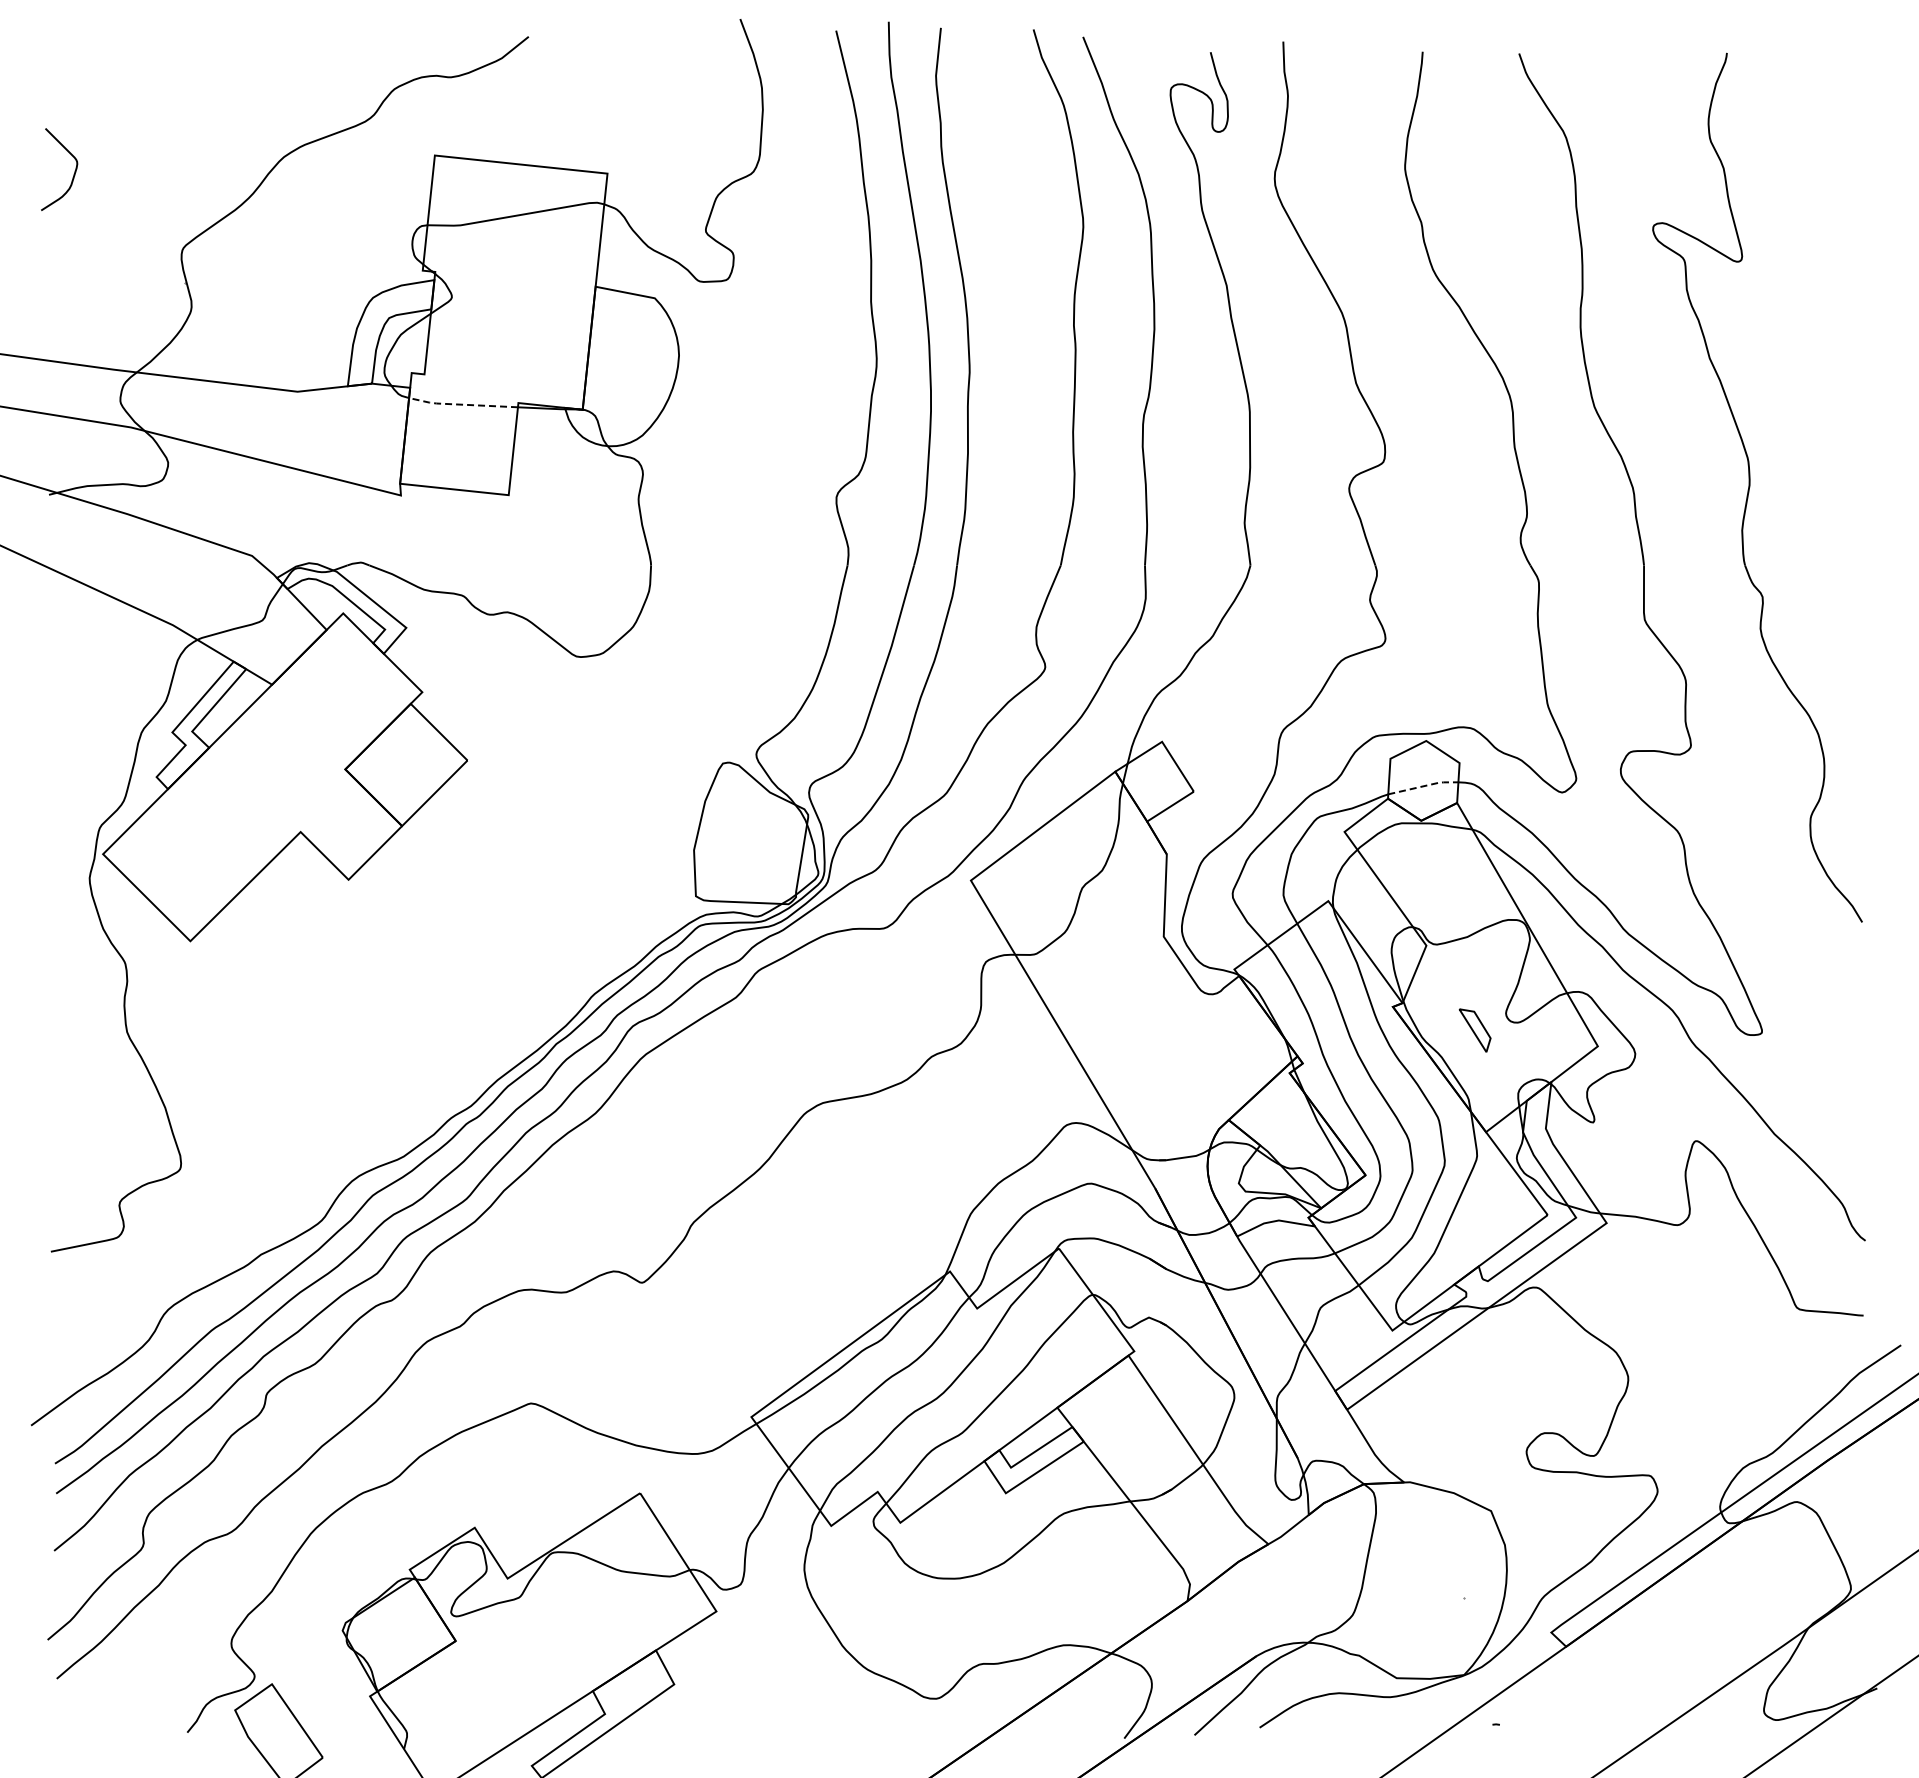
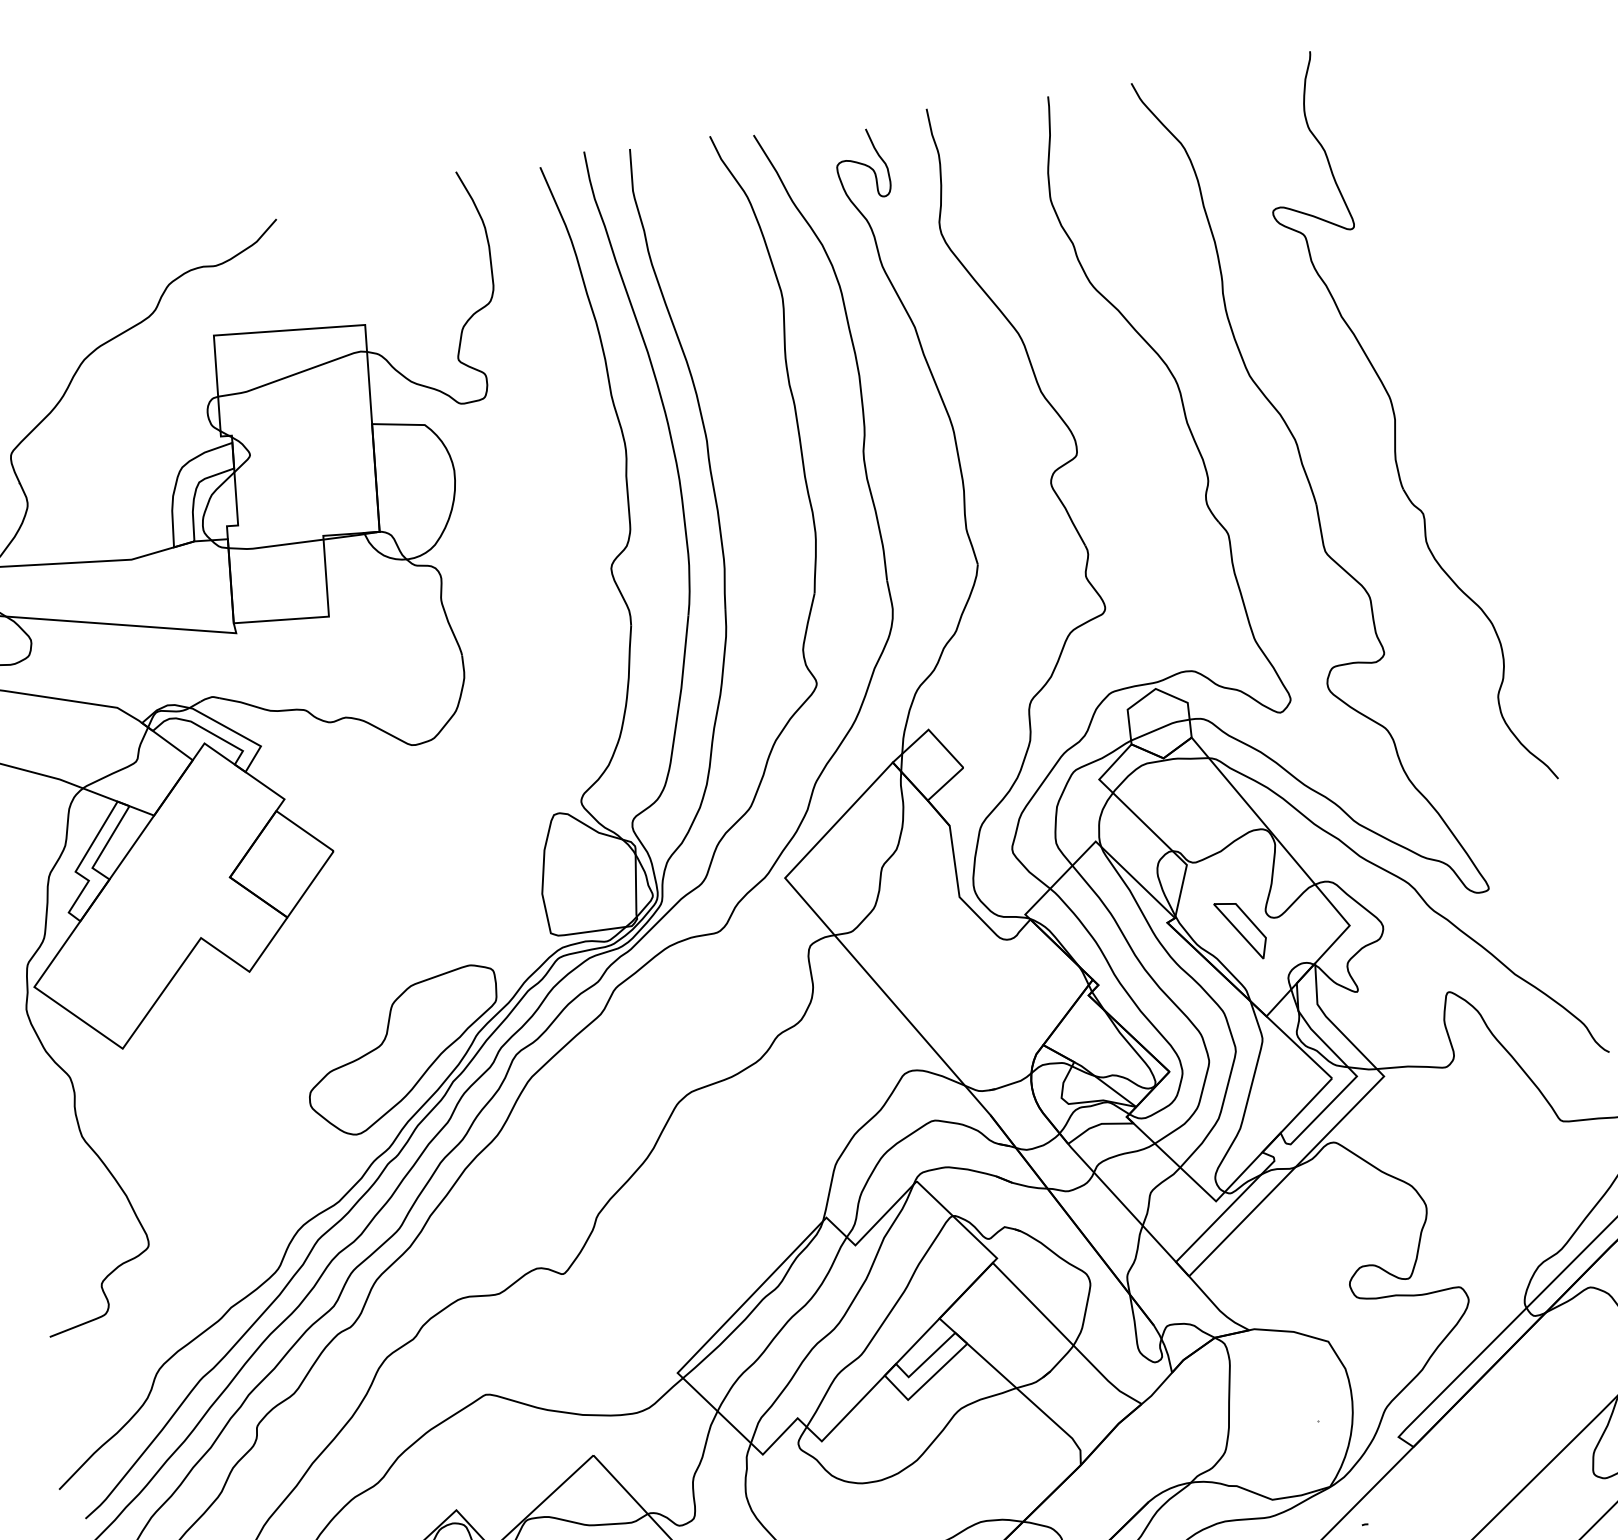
line: (461, 404) -> (274, 545), dashed -> solid
line: (1424, 786) -> (1161, 728), dashed -> solid
part: (507, 1000) -> (404, 1051), added
part: (1474, 1030) -> (1241, 930), size x1.67

